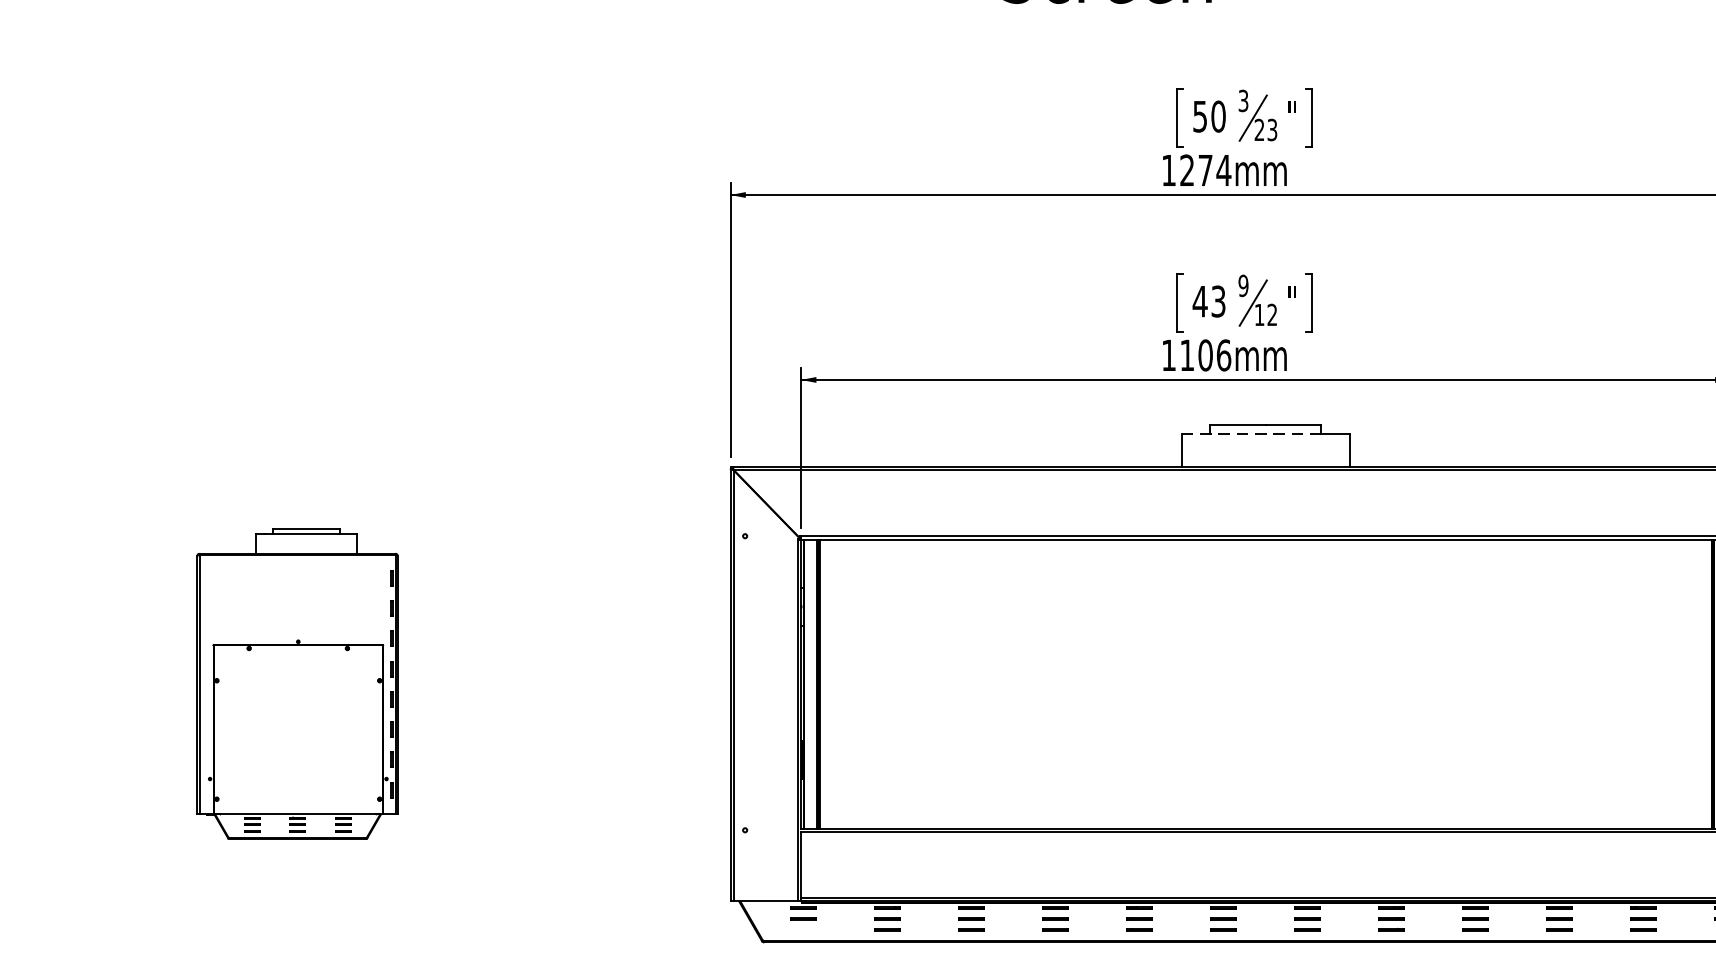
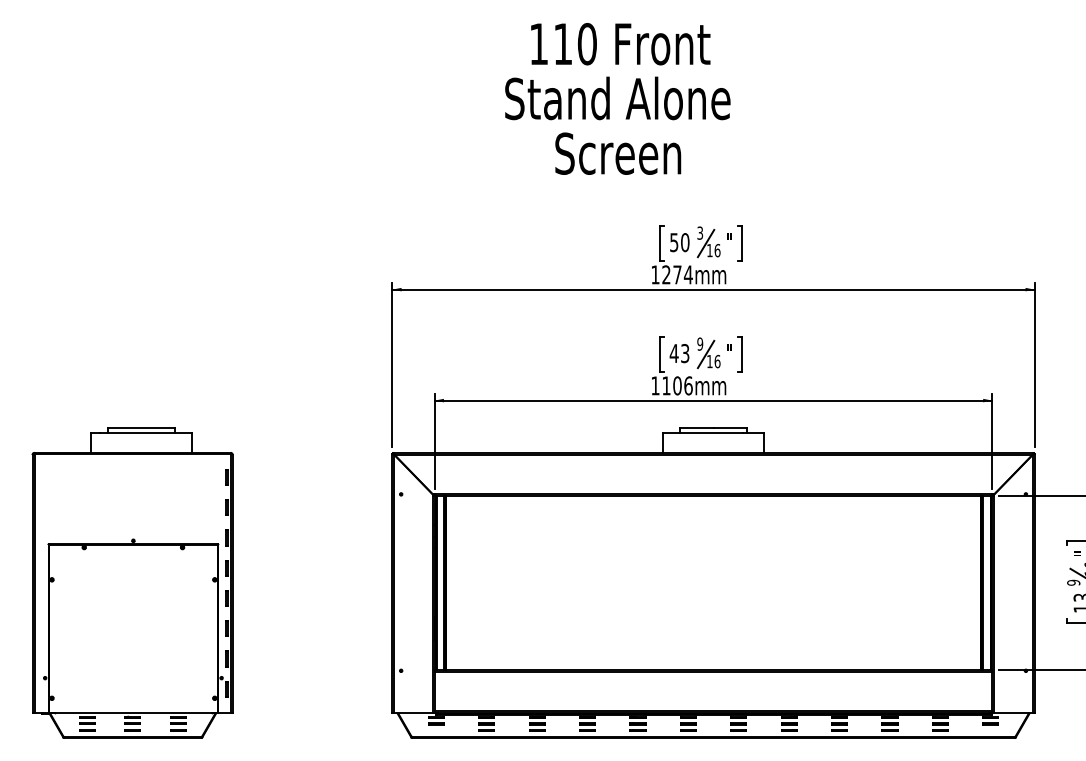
text: (1265, 129) -> (713, 250), 23 -> 16
text: (1272, 314) -> (717, 361), 12 -> 16
line: (1247, 434) -> (702, 433), dashed -> solid
part: (297, 683) -> (132, 582), size x1.67

